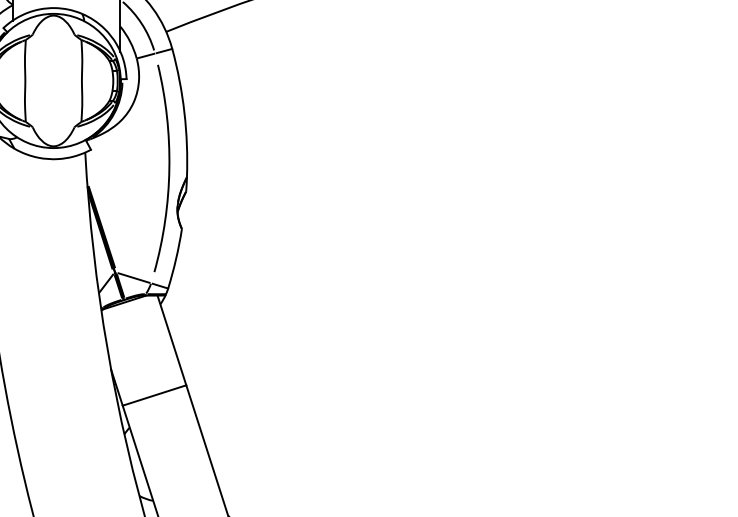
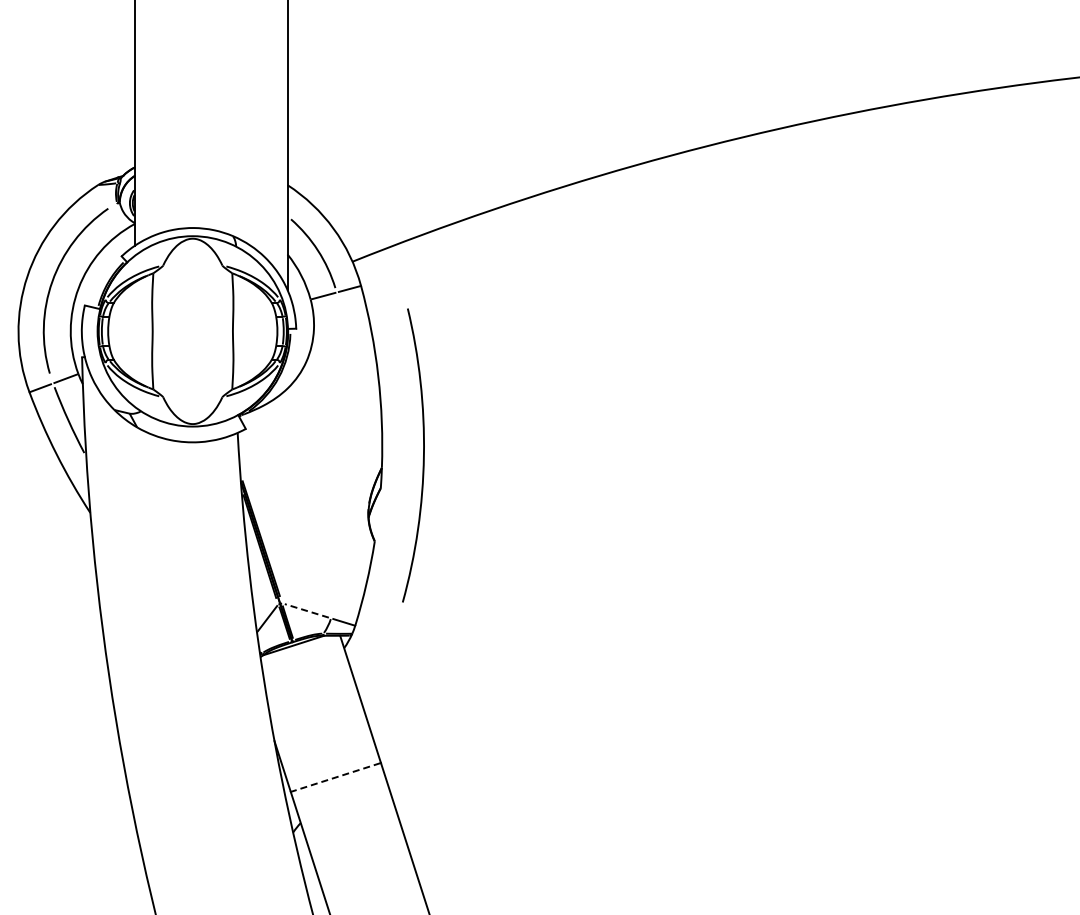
arc: (169, 168) -> (423, 455), moved
line: (133, 277) -> (306, 610), solid -> dashed
line: (154, 395) -> (335, 777), solid -> dashed

